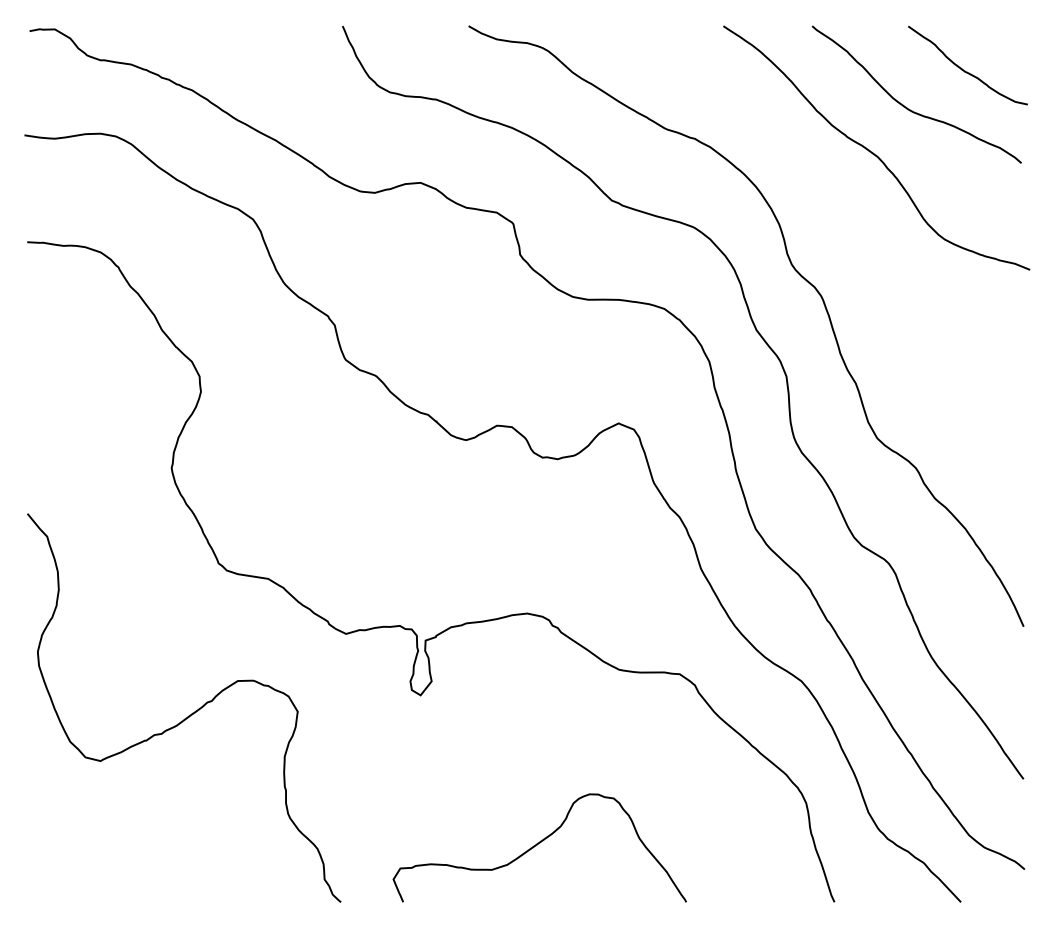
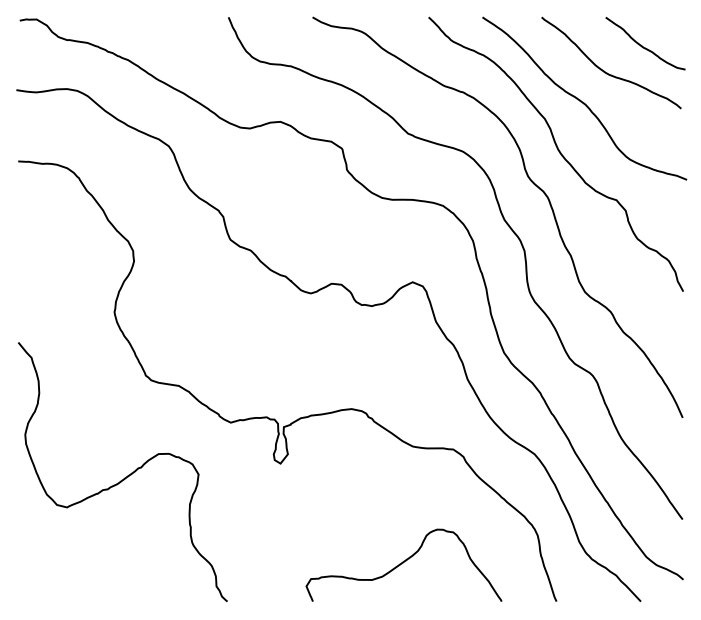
curve: (835, 225) -> (557, 150), added
curve: (538, 845) -> (403, 563), moved

